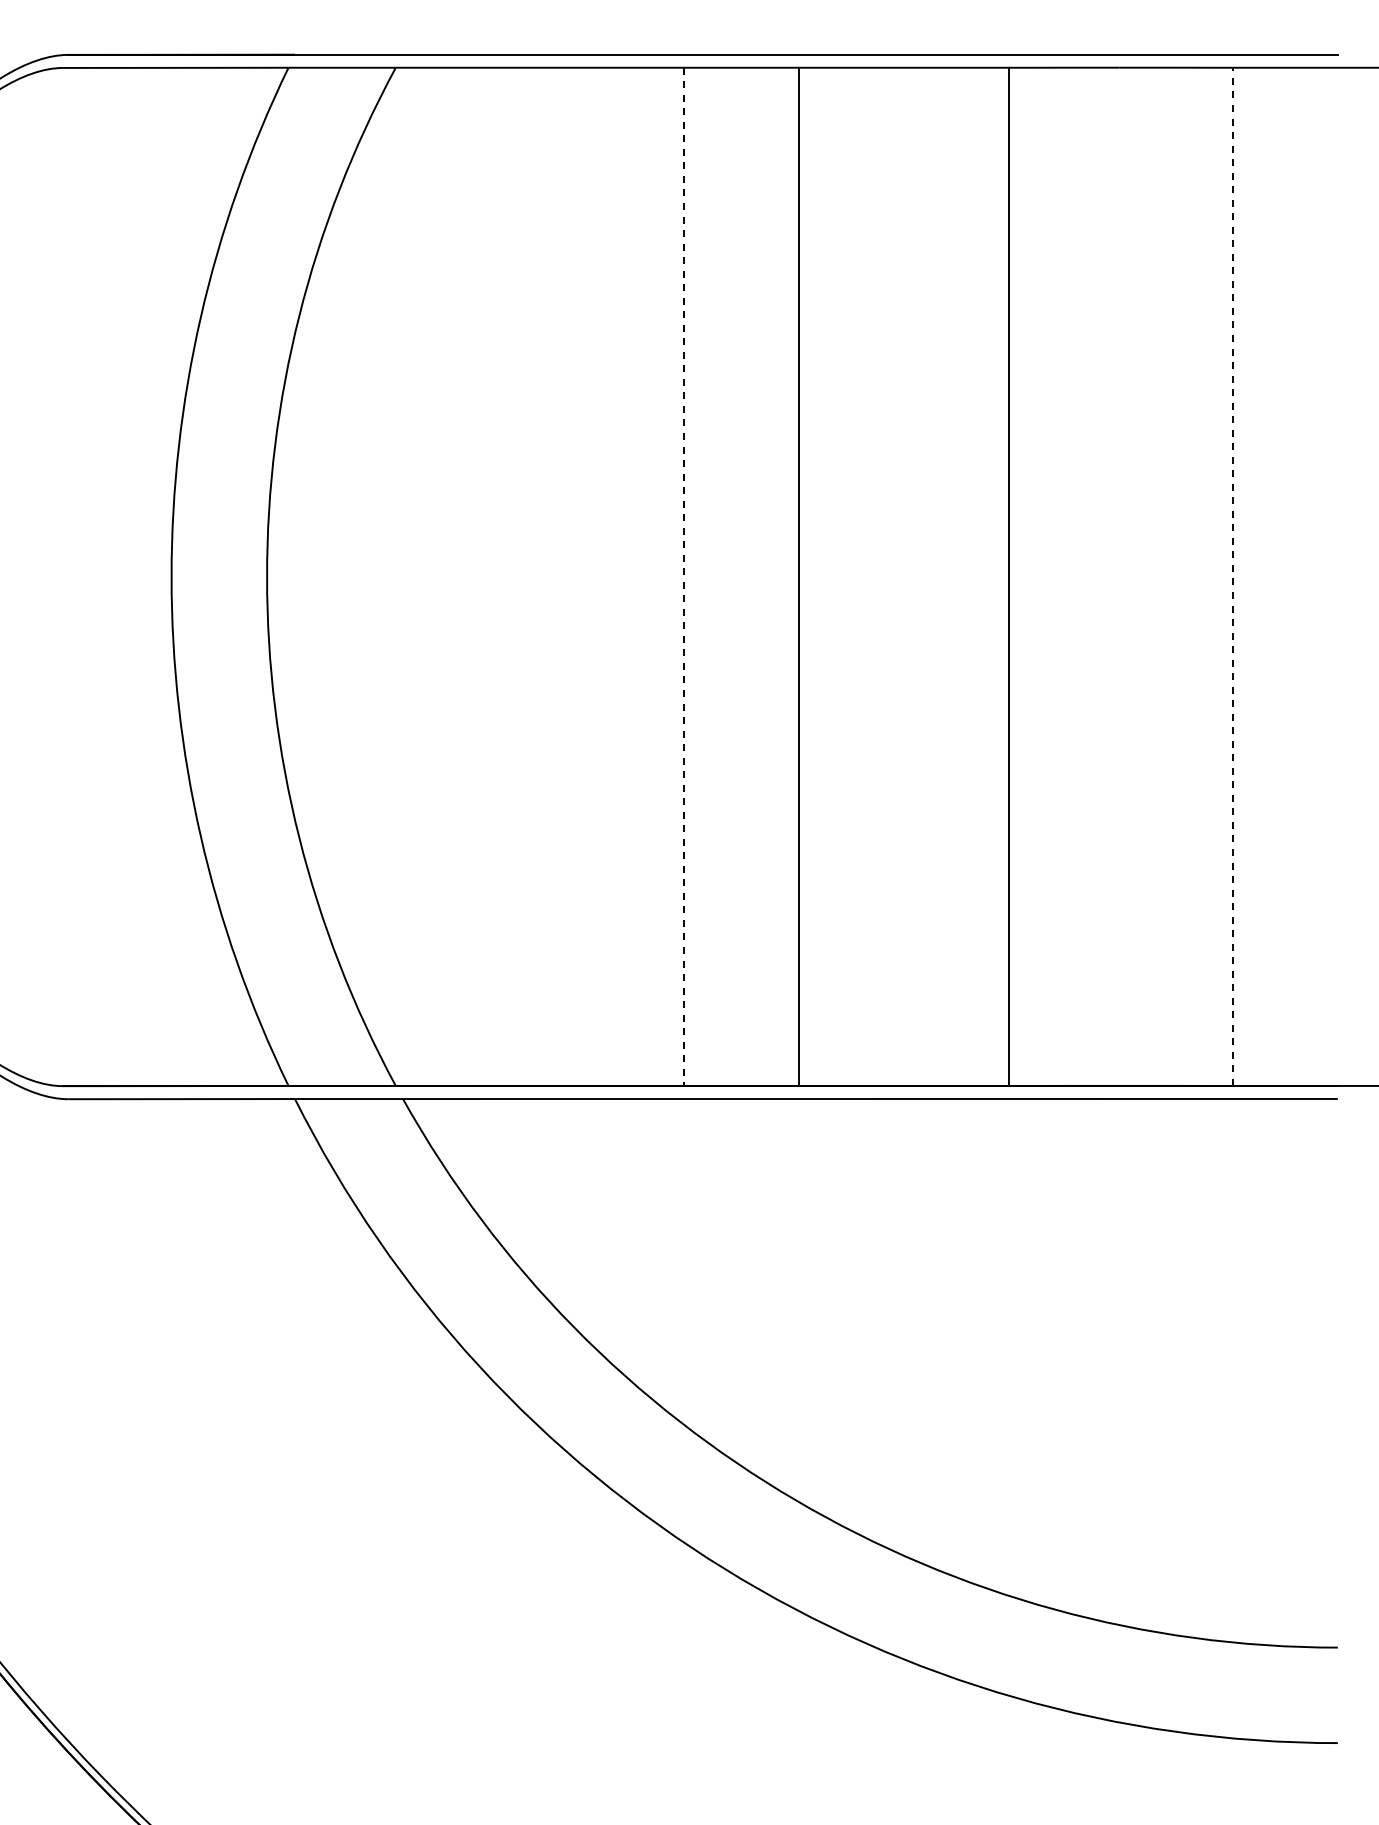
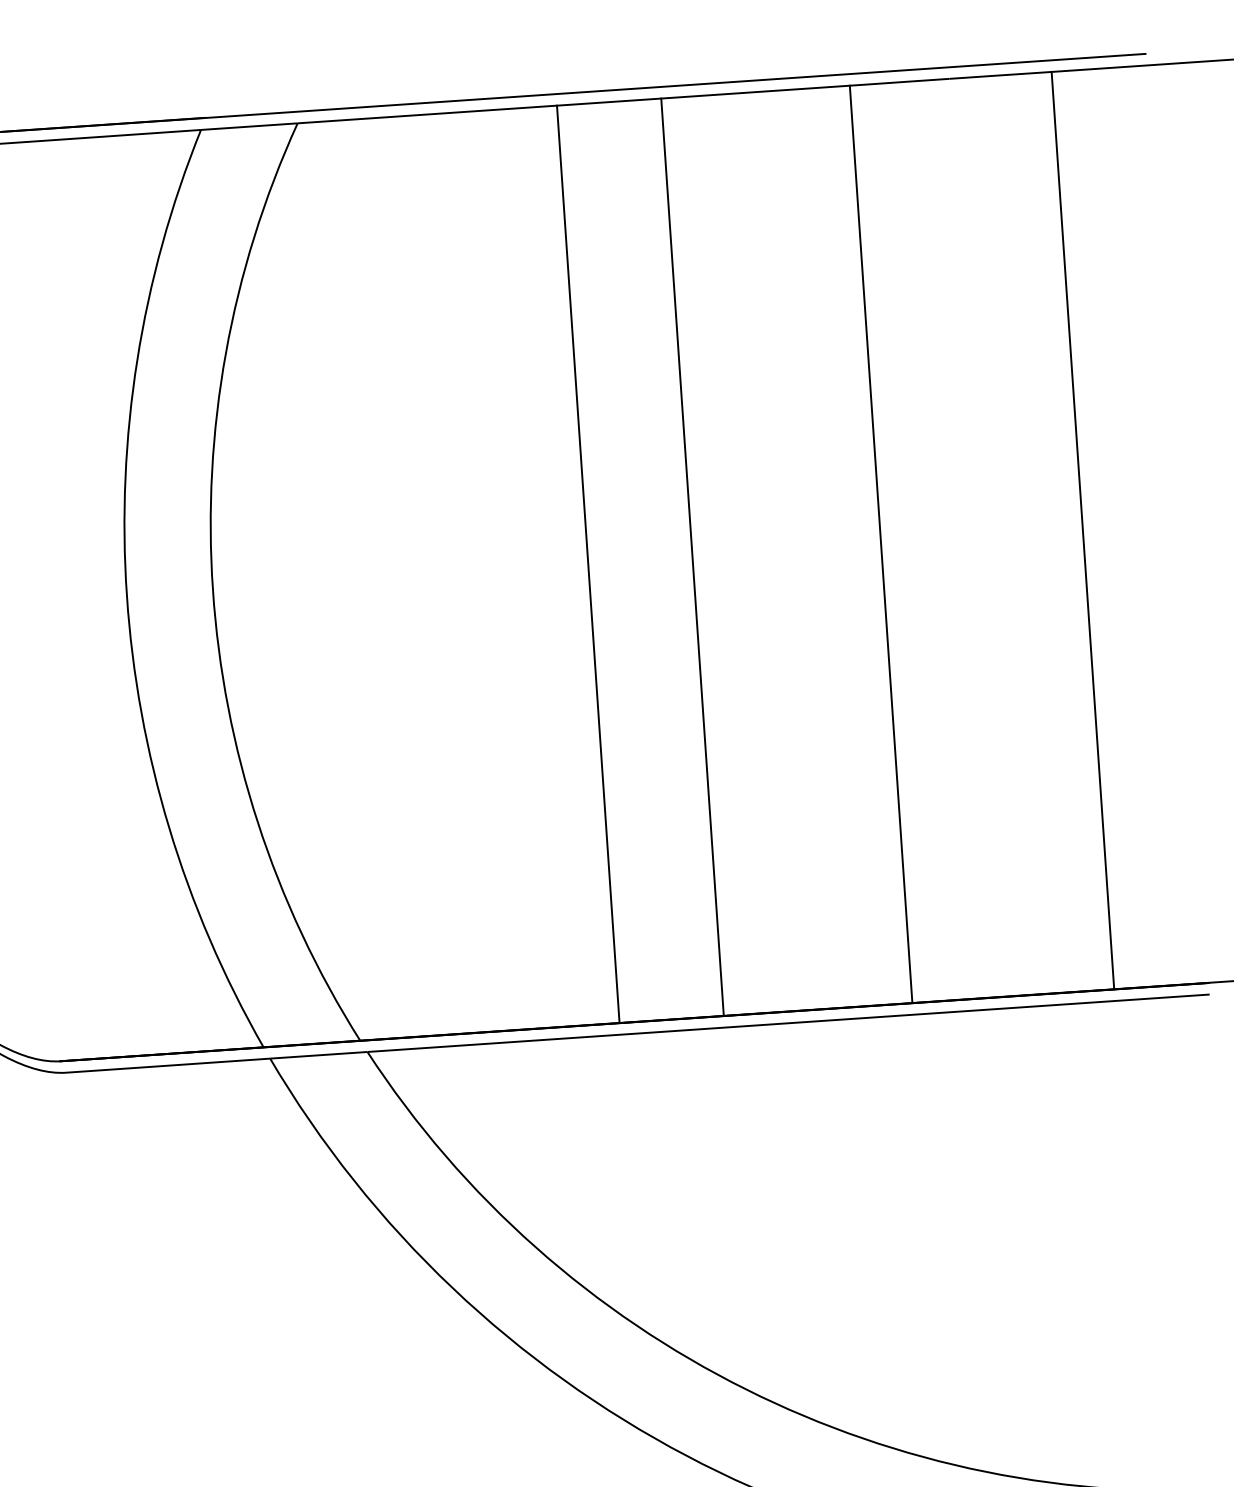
line: (1232, 576) -> (1082, 530), dashed -> solid
line: (683, 577) -> (588, 564), dashed -> solid

